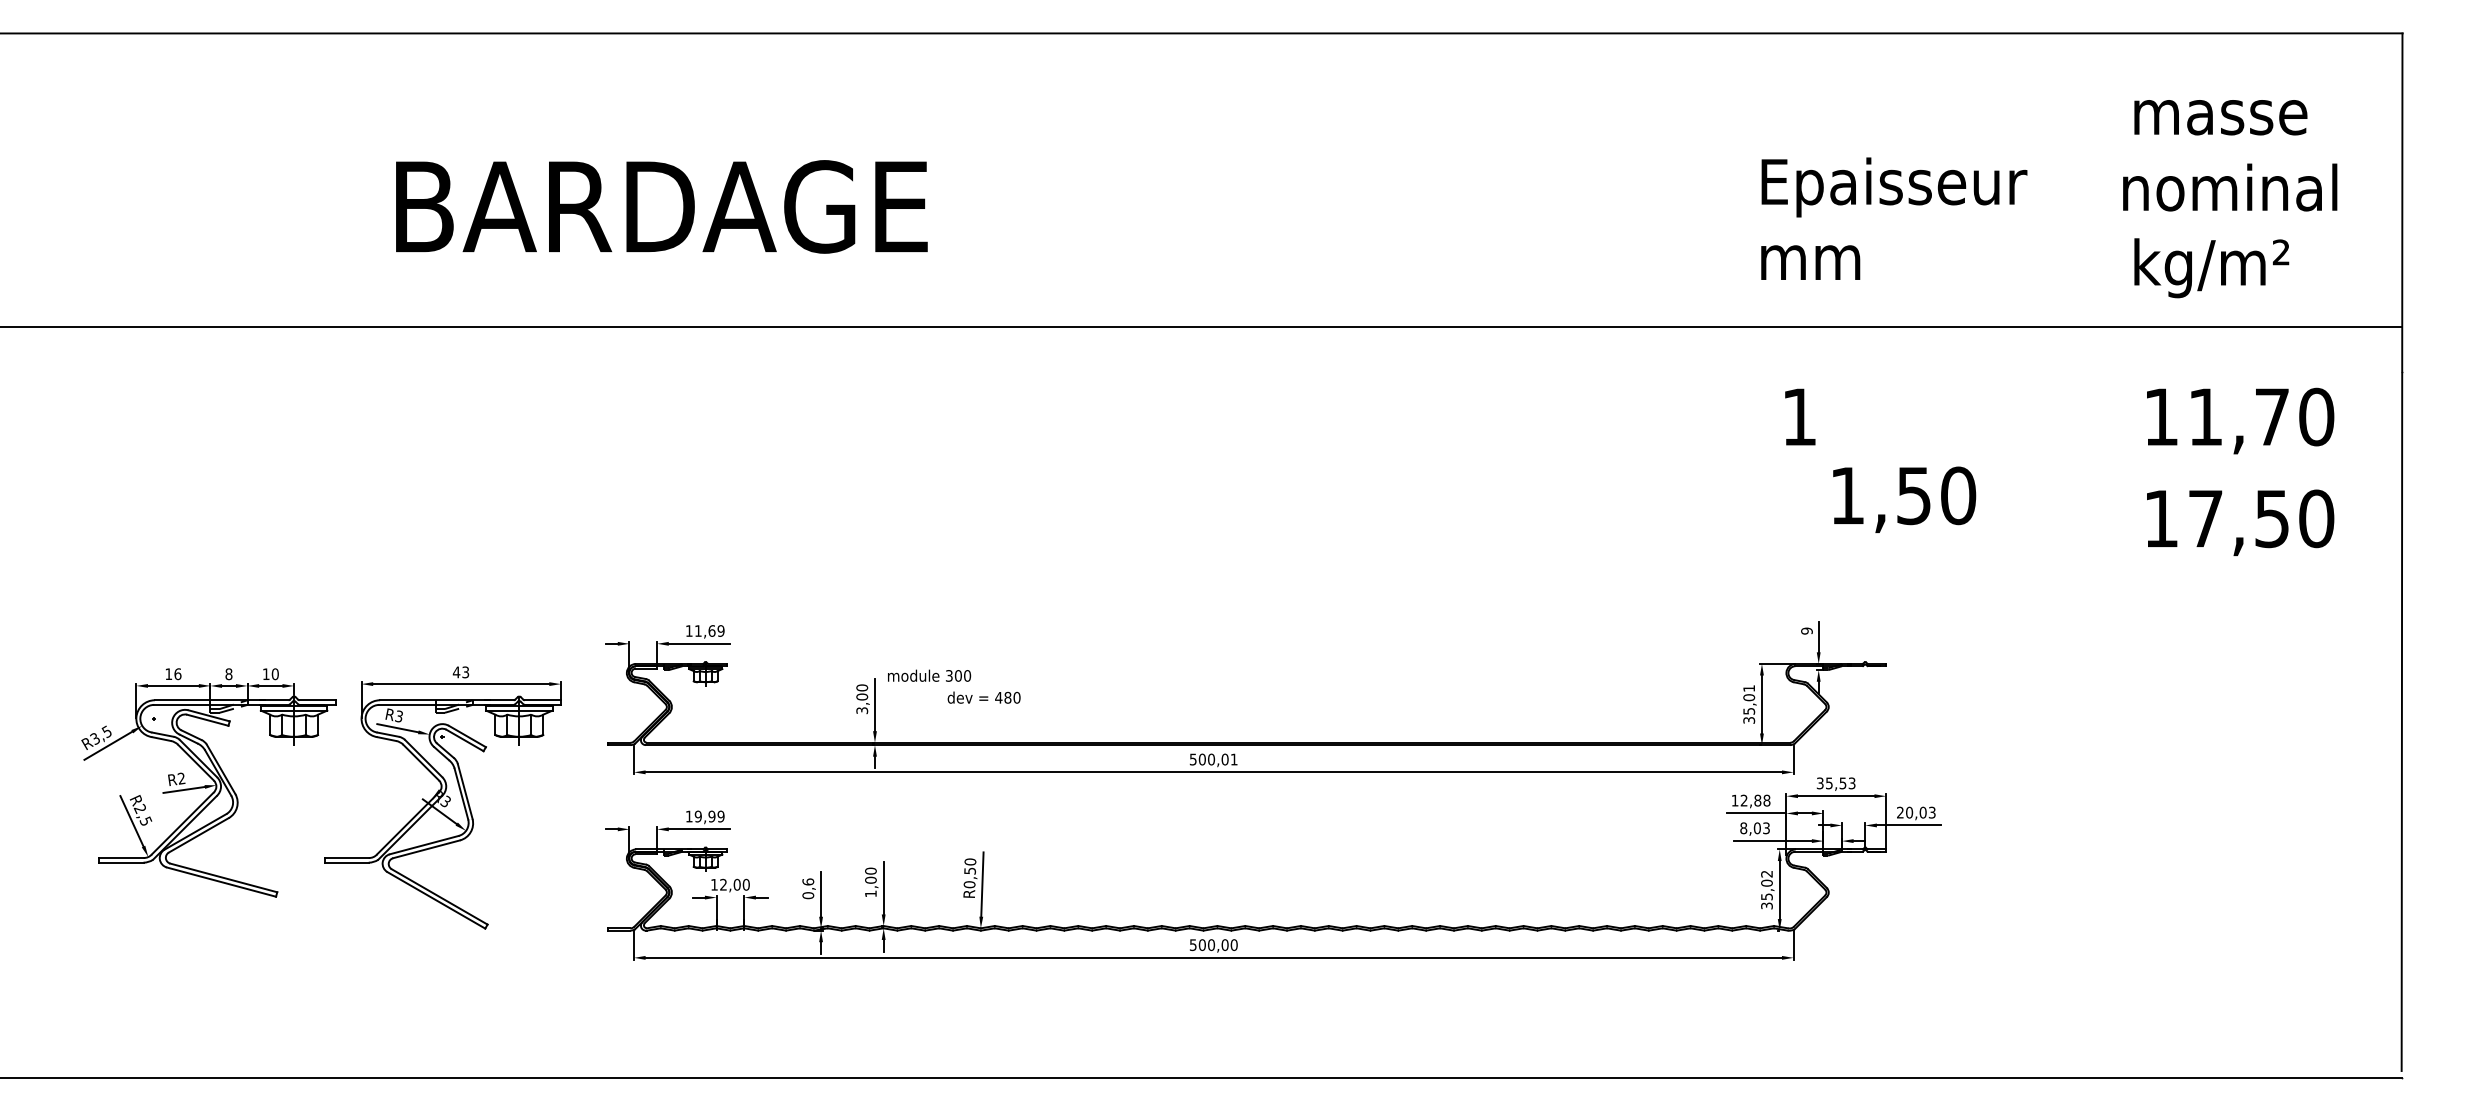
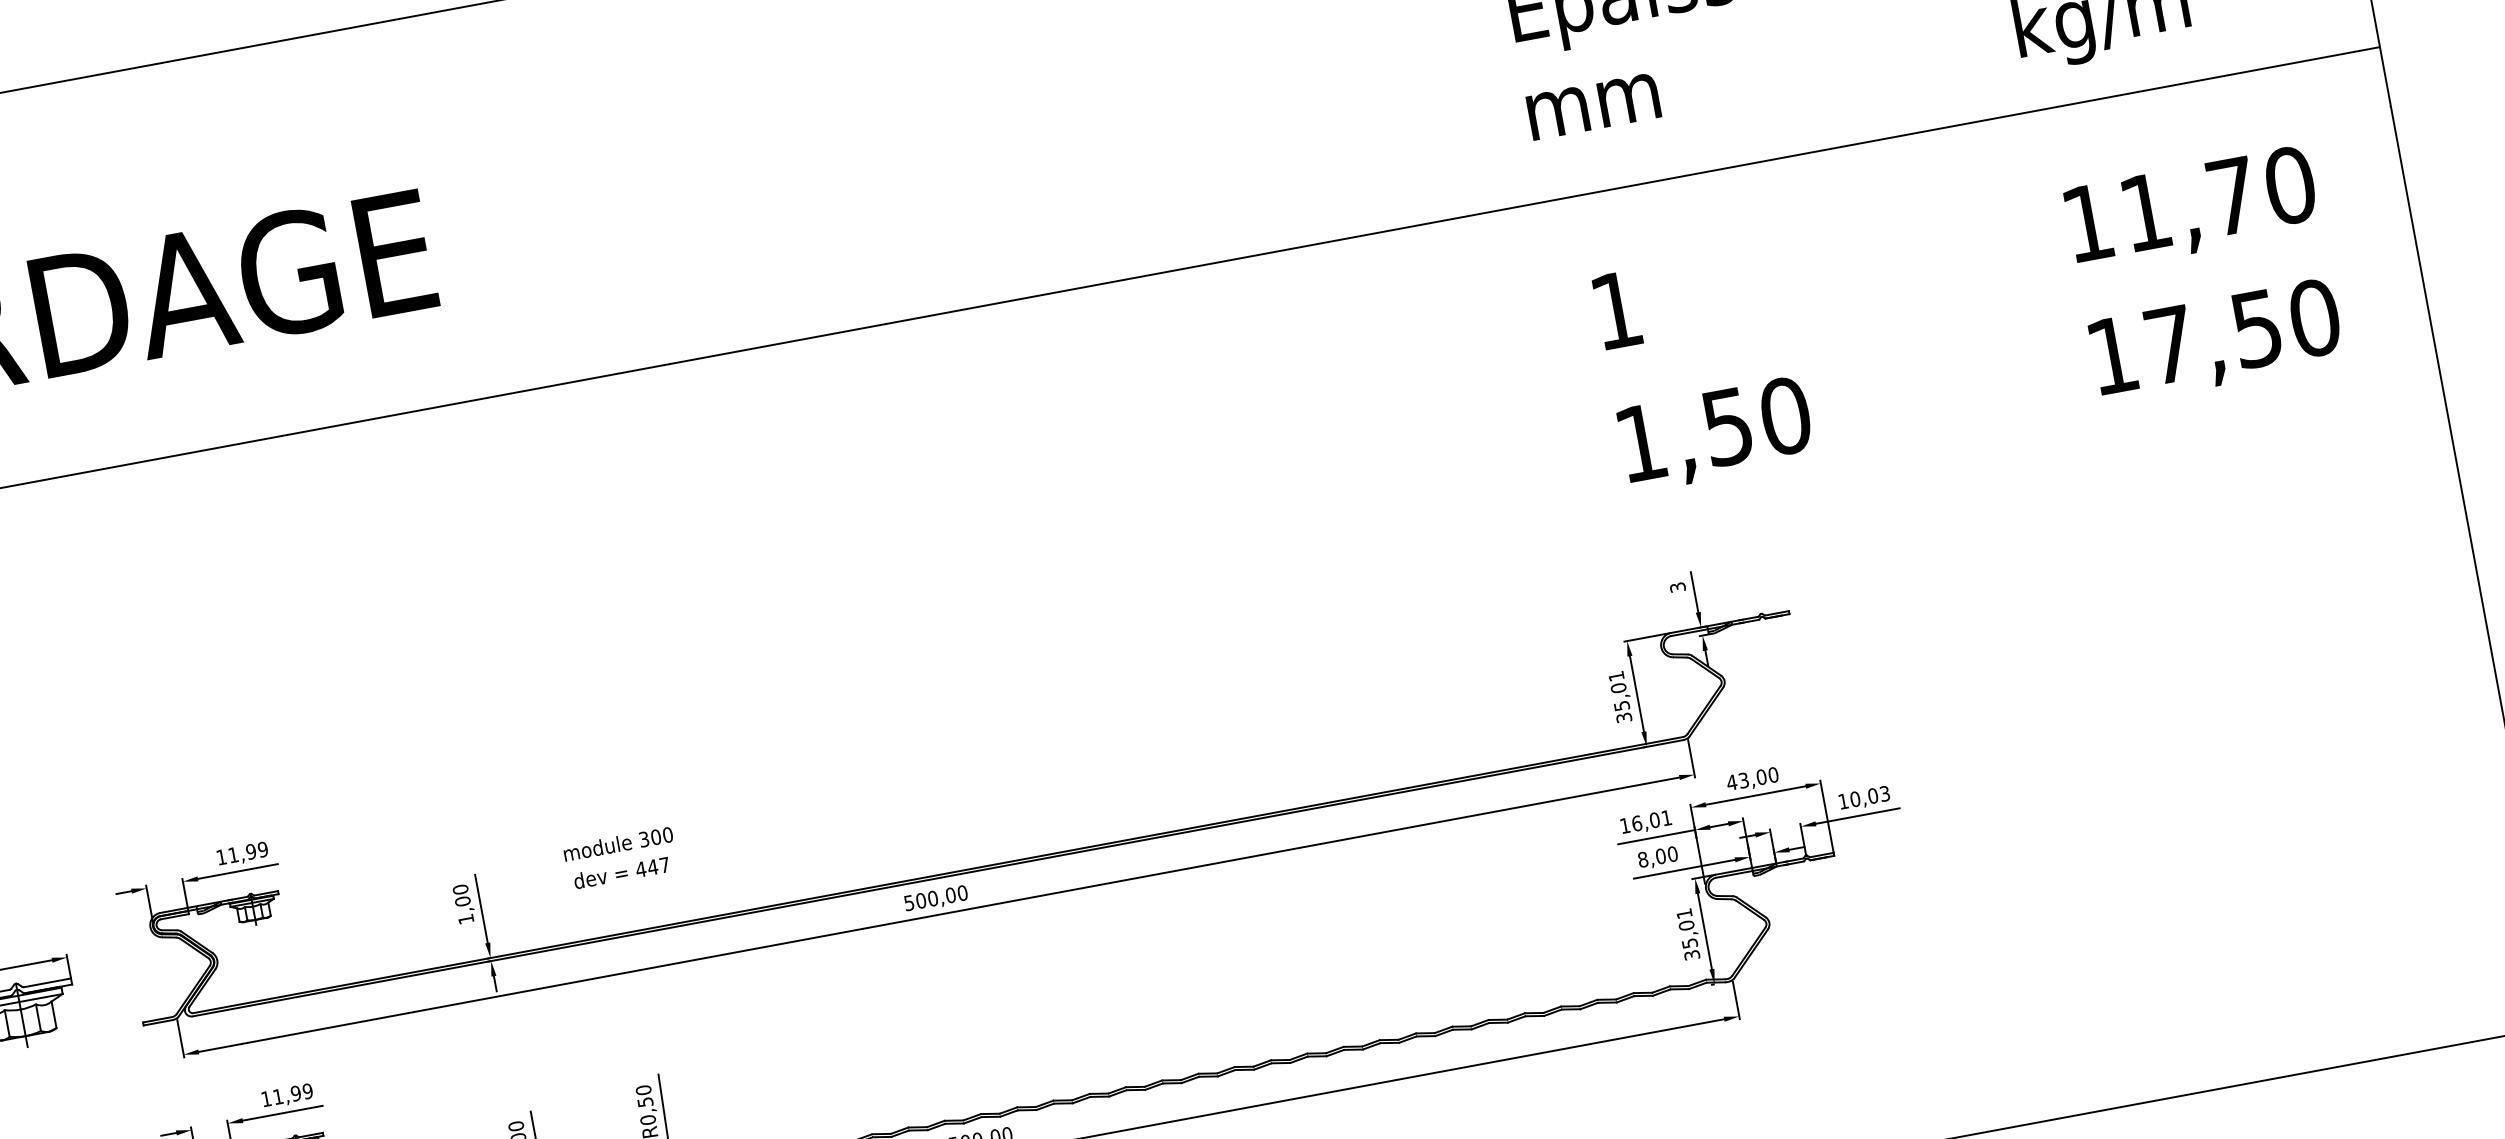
text: (1904, 499) -> (1716, 434), moved
text: (711, 630) -> (250, 851), 11,69 -> 11,99
text: (1806, 630) -> (1677, 586), 9 -> 3
text: (929, 675) -> (618, 843), moved
text: (1012, 697) -> (658, 865), 480 -> 447
text: (862, 710) -> (466, 918), 3,00 -> 1,00
text: (1233, 759) -> (961, 893), 500,01 -> 500,00
text: (1835, 783) -> (1751, 779), 35,53 -> 43,00
text: (1755, 800) -> (1651, 820), 12,88 -> 16,01
text: (1900, 812) -> (1843, 801), 20,03 -> 10,03
text: (697, 816) -> (277, 1096), 19,99 -> 11,99
text: (1766, 828) -> (1672, 854), 8,03 -> 8,00
text: (1766, 874) -> (1683, 914), 35,02 -> 35,01

